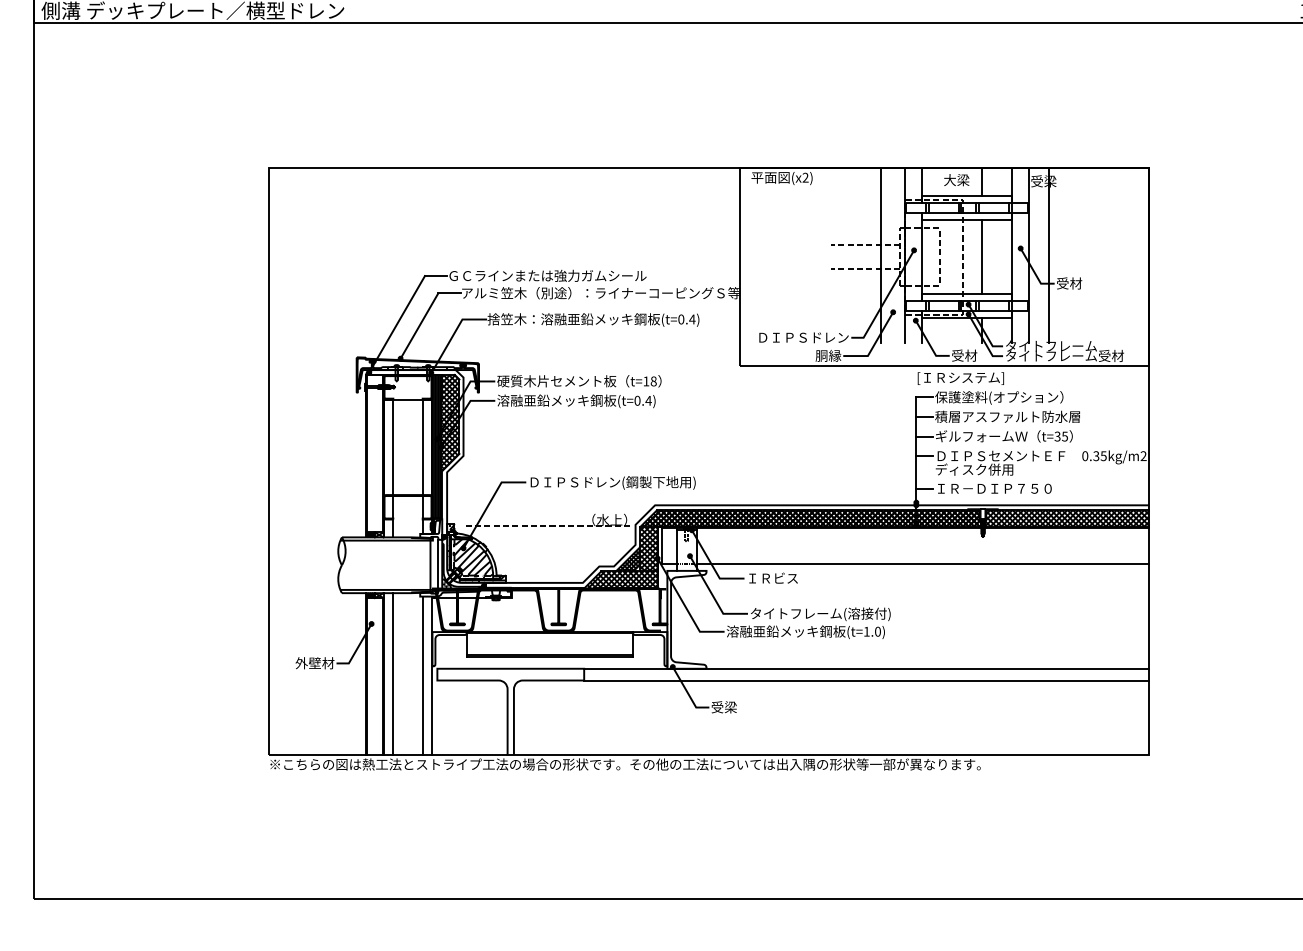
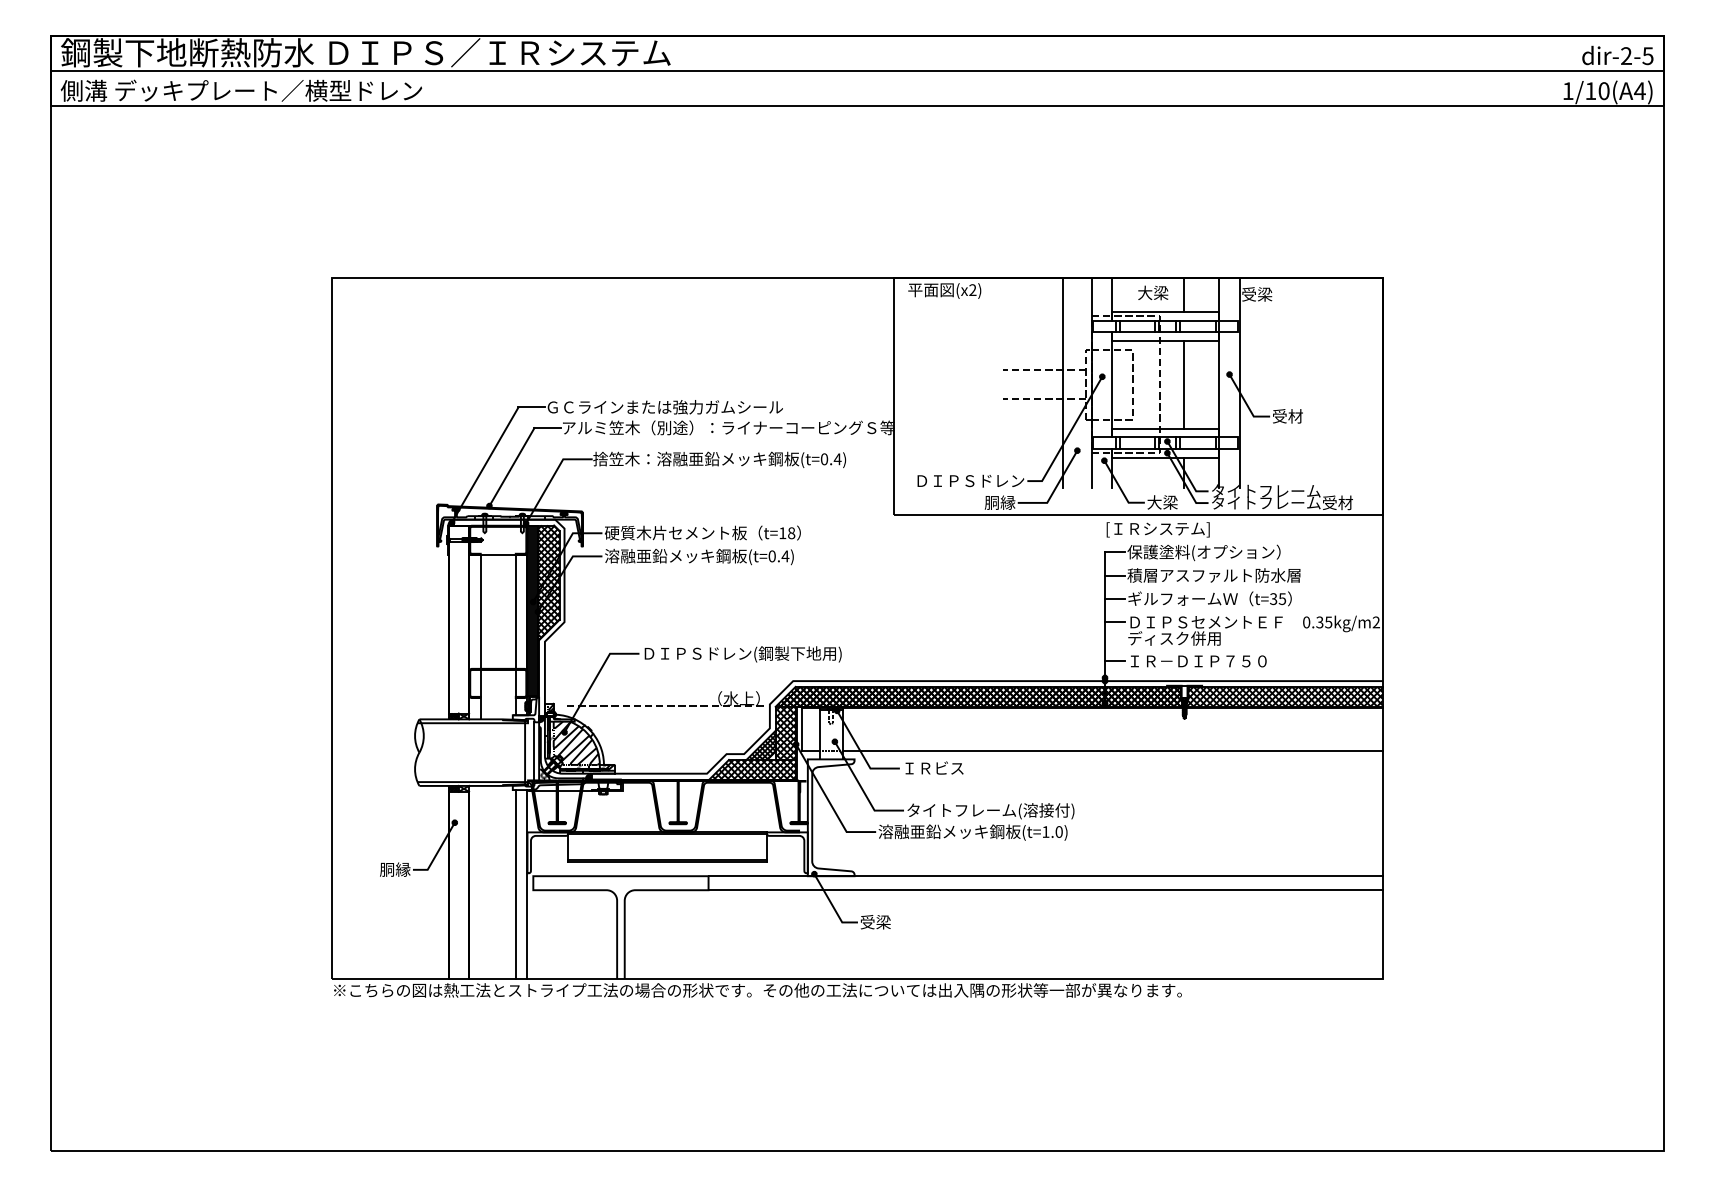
line: (1048, 255) -> (1262, 382), removed
text: (964, 355) -> (1162, 502), 受材 -> 大梁
text: (315, 663) -> (387, 869), 外壁材 -> 胴縁
line: (393, 674) -> (480, 882), removed

